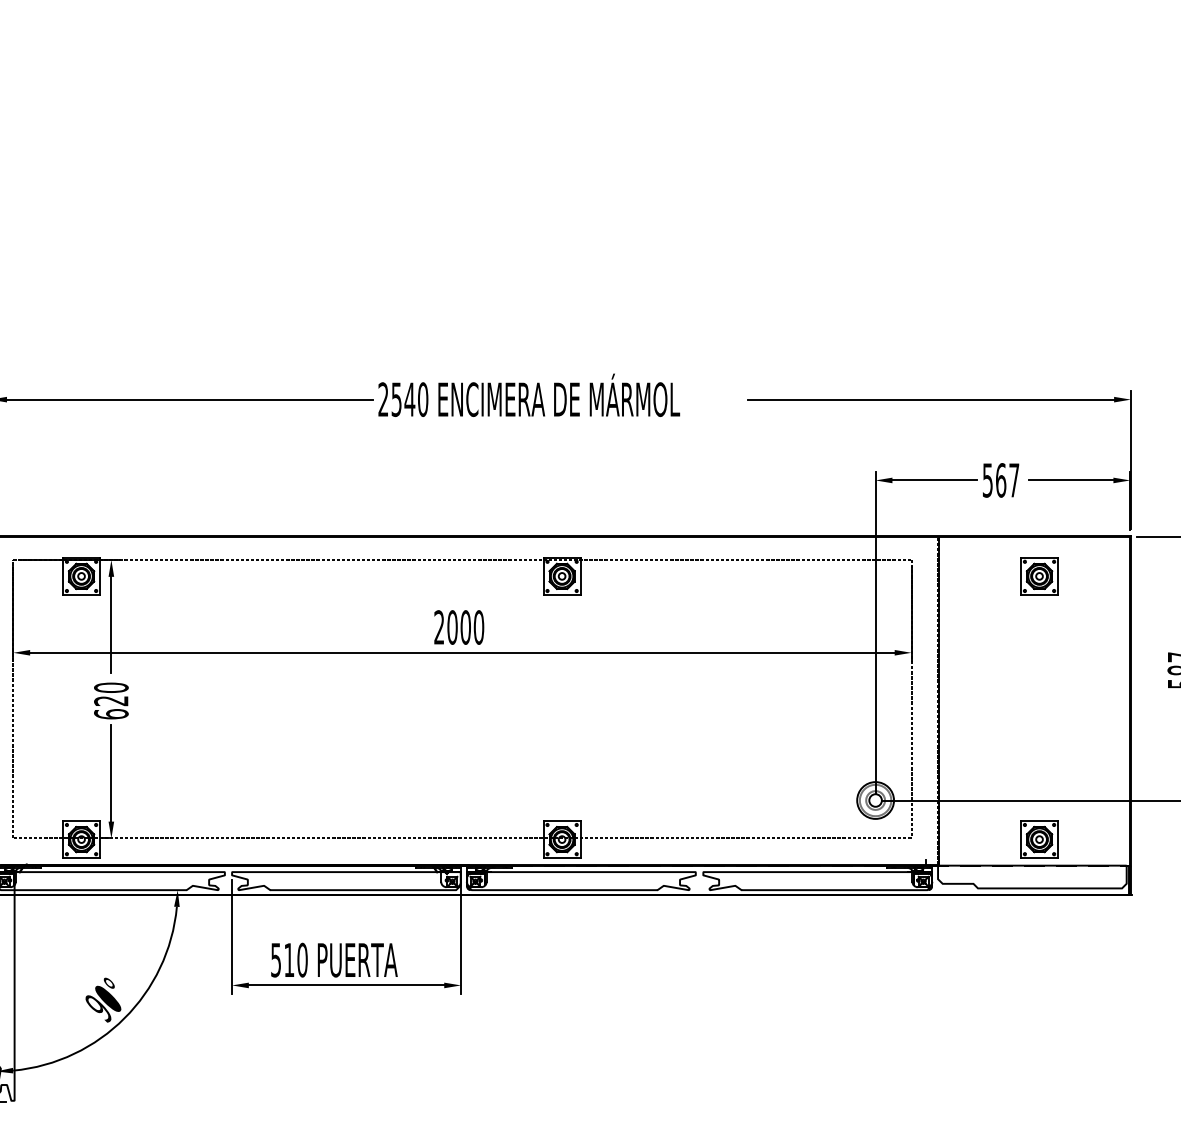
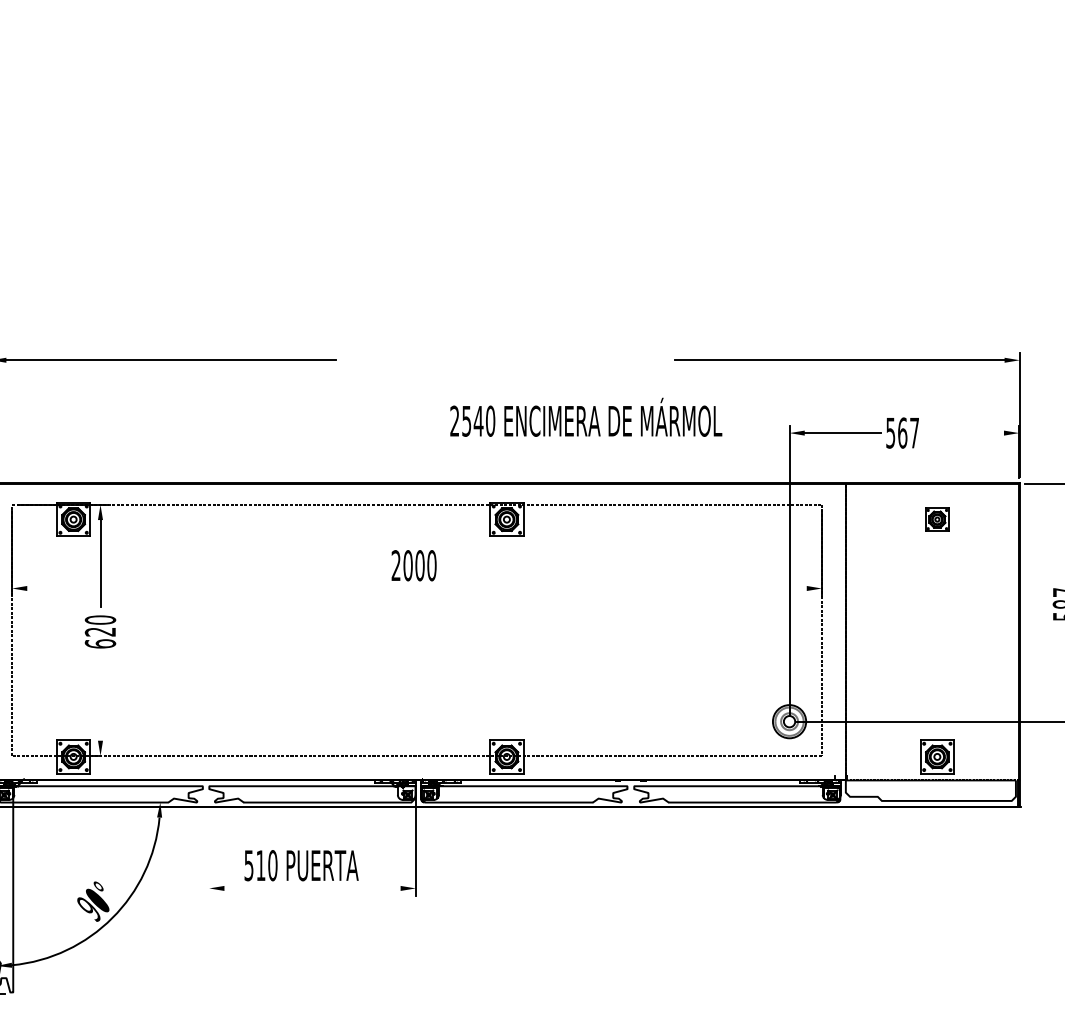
text: (529, 394) -> (586, 416), moved
line: (1070, 480) -> (965, 433), removed
part: (1039, 576) -> (937, 519), size x0.7
line: (461, 652) -> (416, 588), removed
line: (111, 772) -> (100, 696), removed
line: (232, 936) -> (209, 844), removed
line: (346, 985) -> (312, 888), removed

